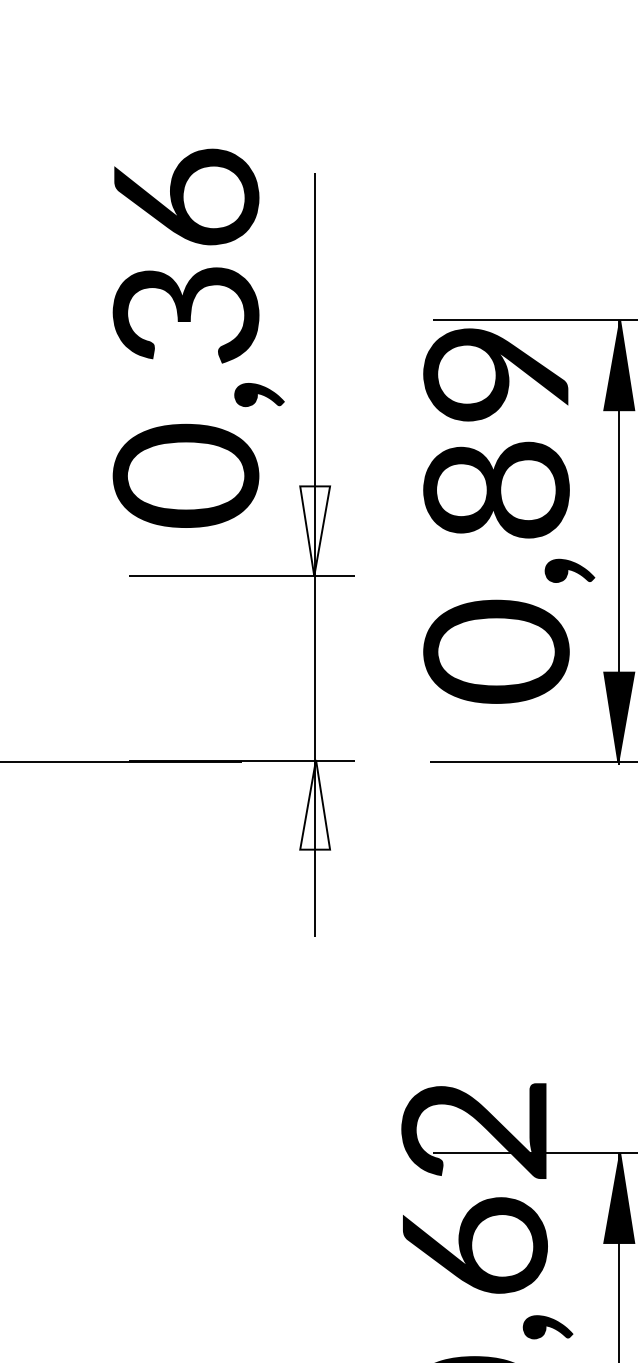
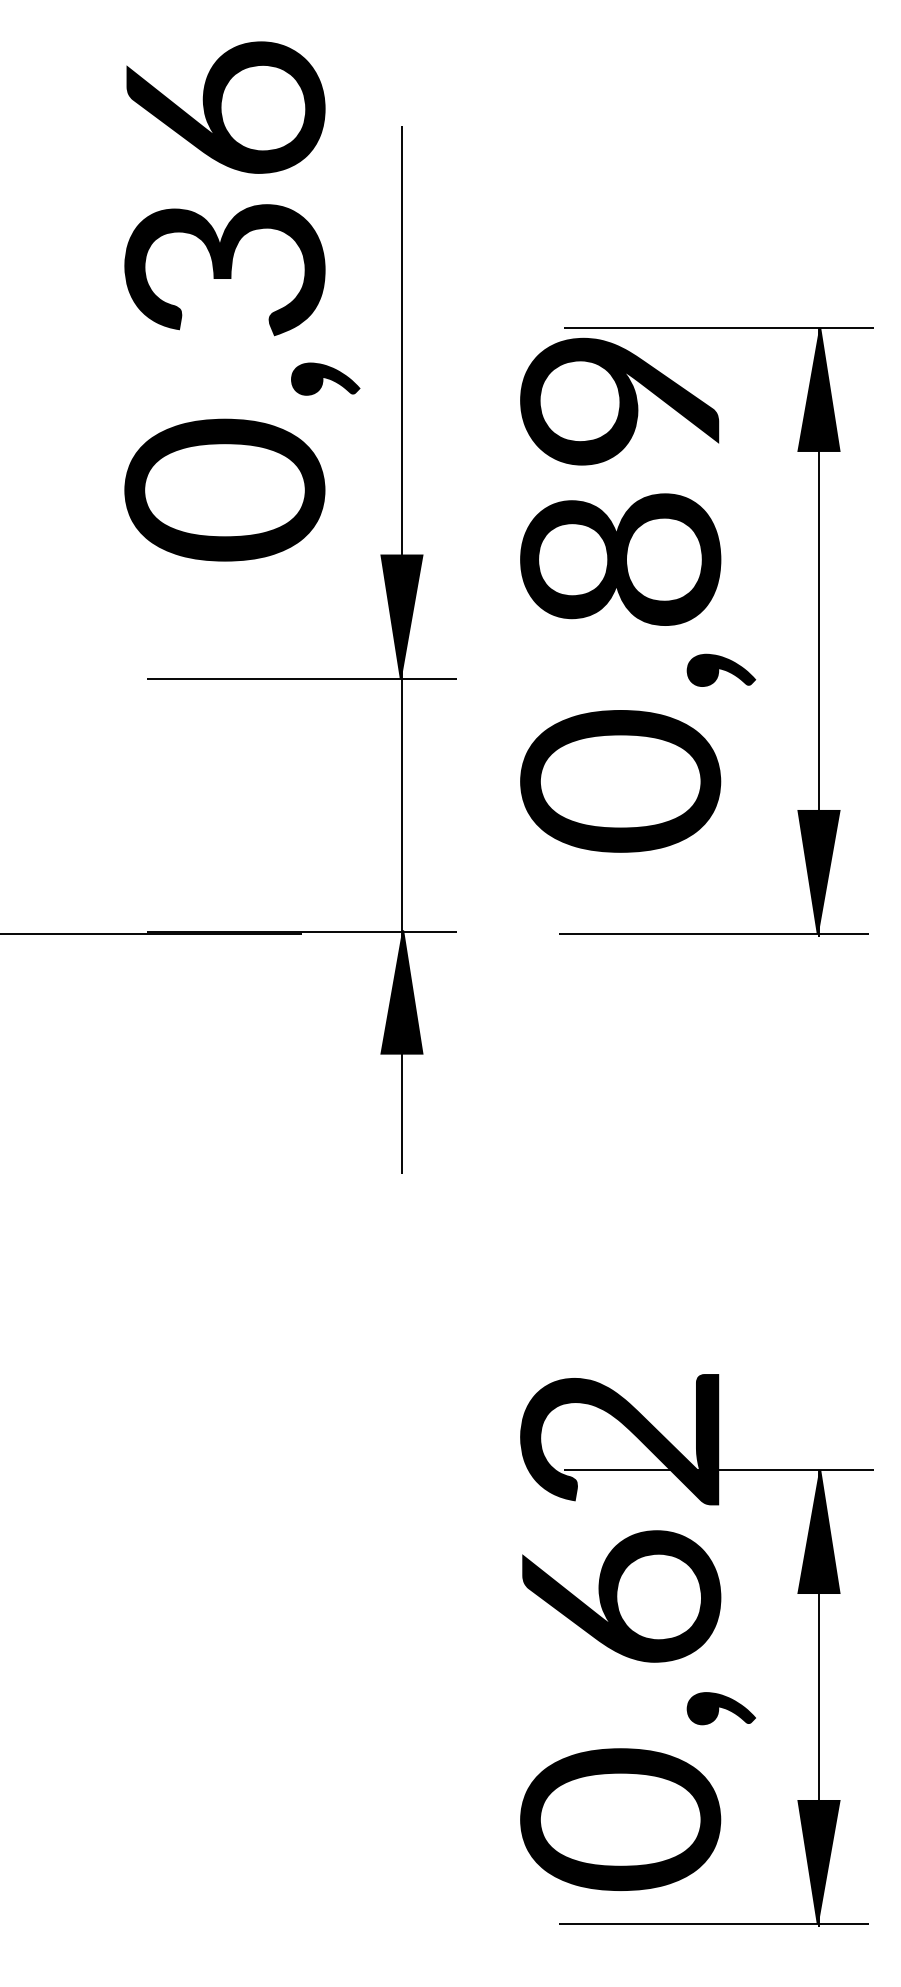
text: (198, 338) -> (242, 301), moved
text: (509, 515) -> (638, 594), moved
fill: (314, 530) -> (401, 616), added
fill: (314, 804) -> (401, 991), added

